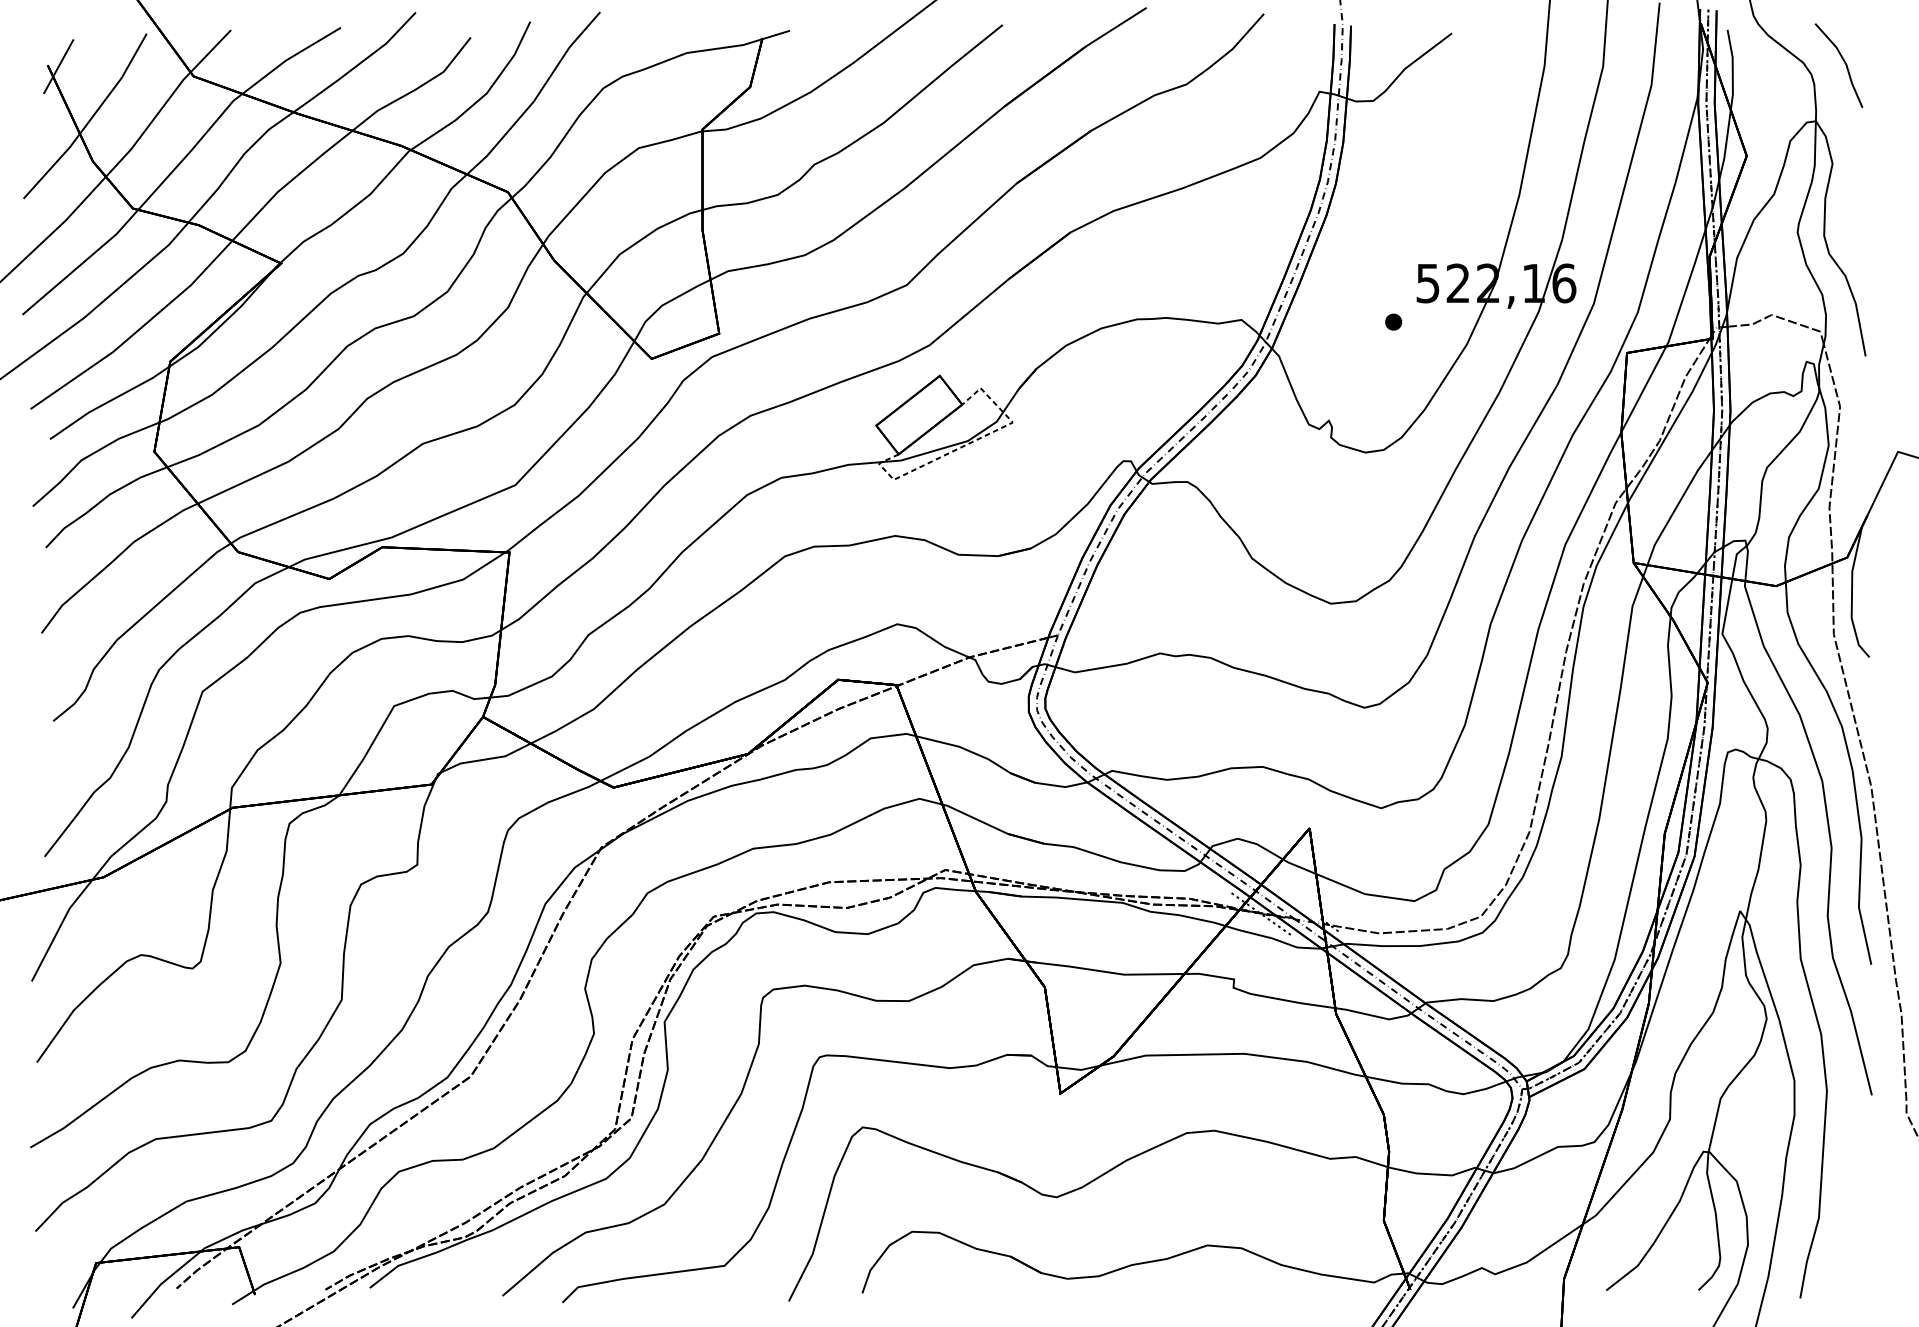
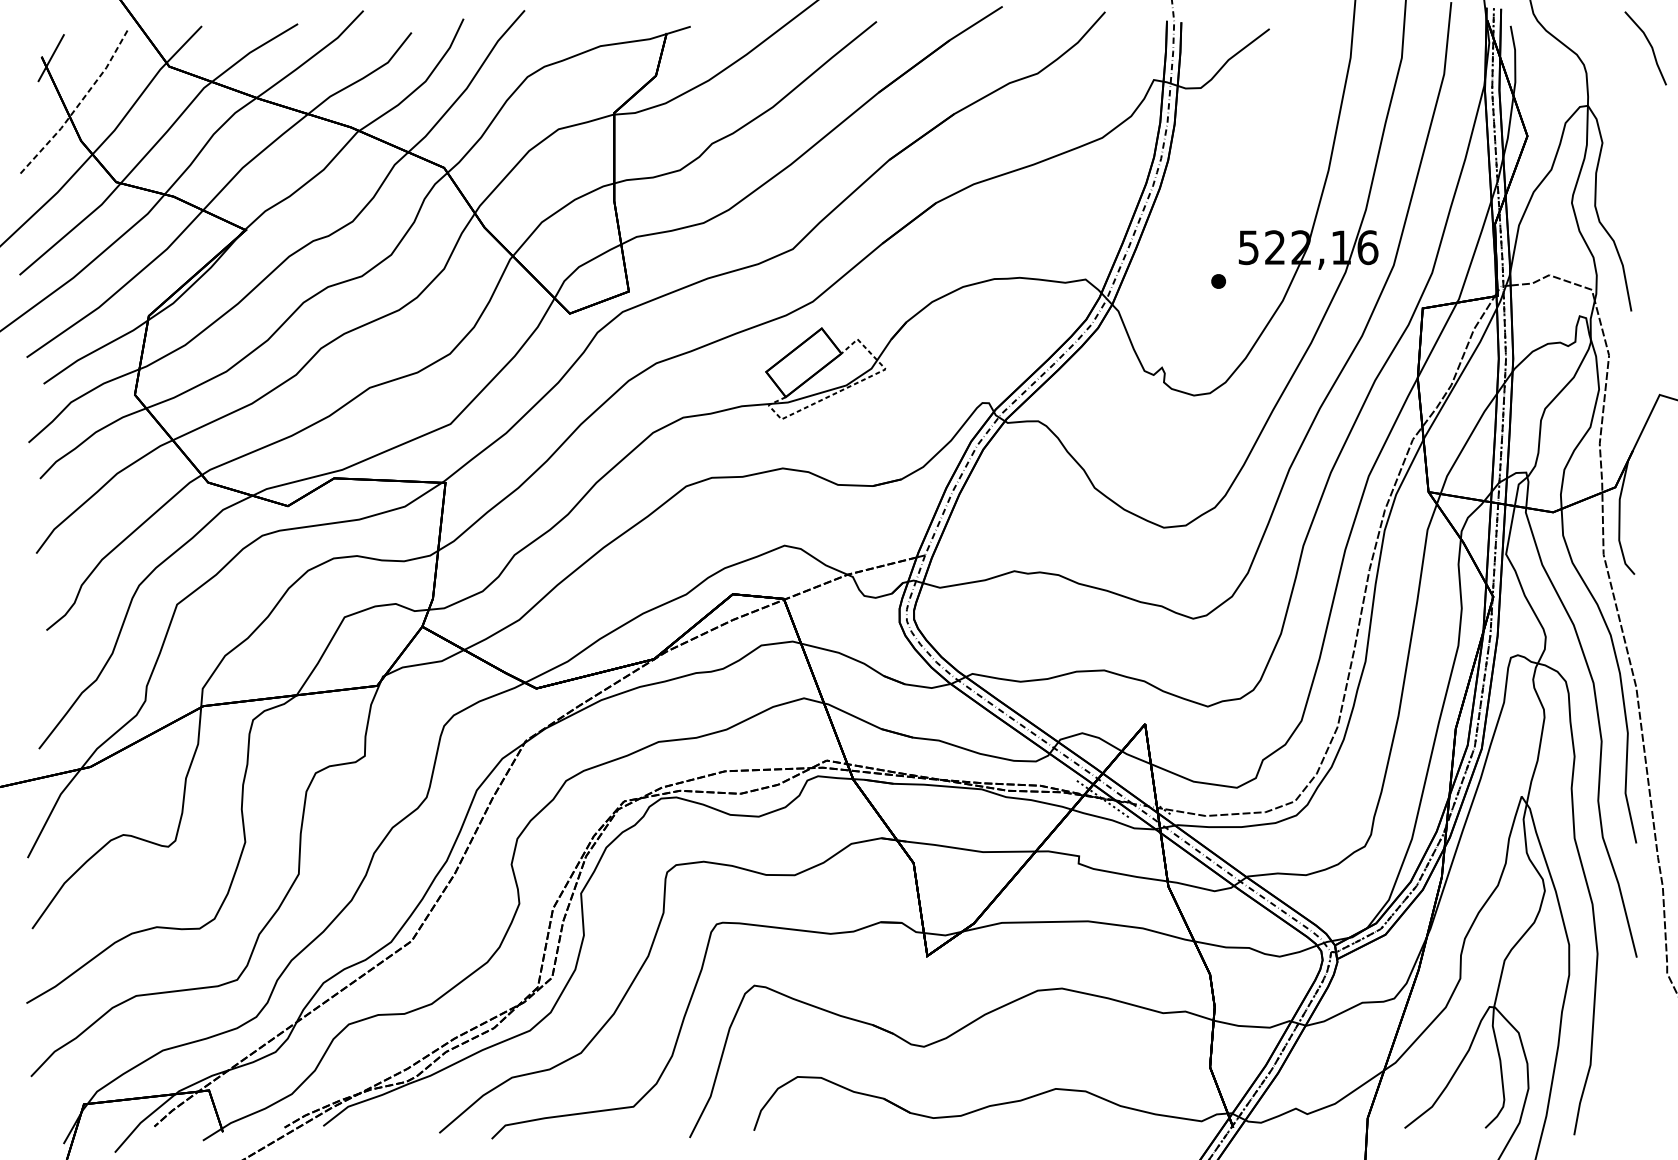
line: (1844, 63) -> (1650, 46), moved
line: (90, 120) -> (79, 105), solid -> dashed

